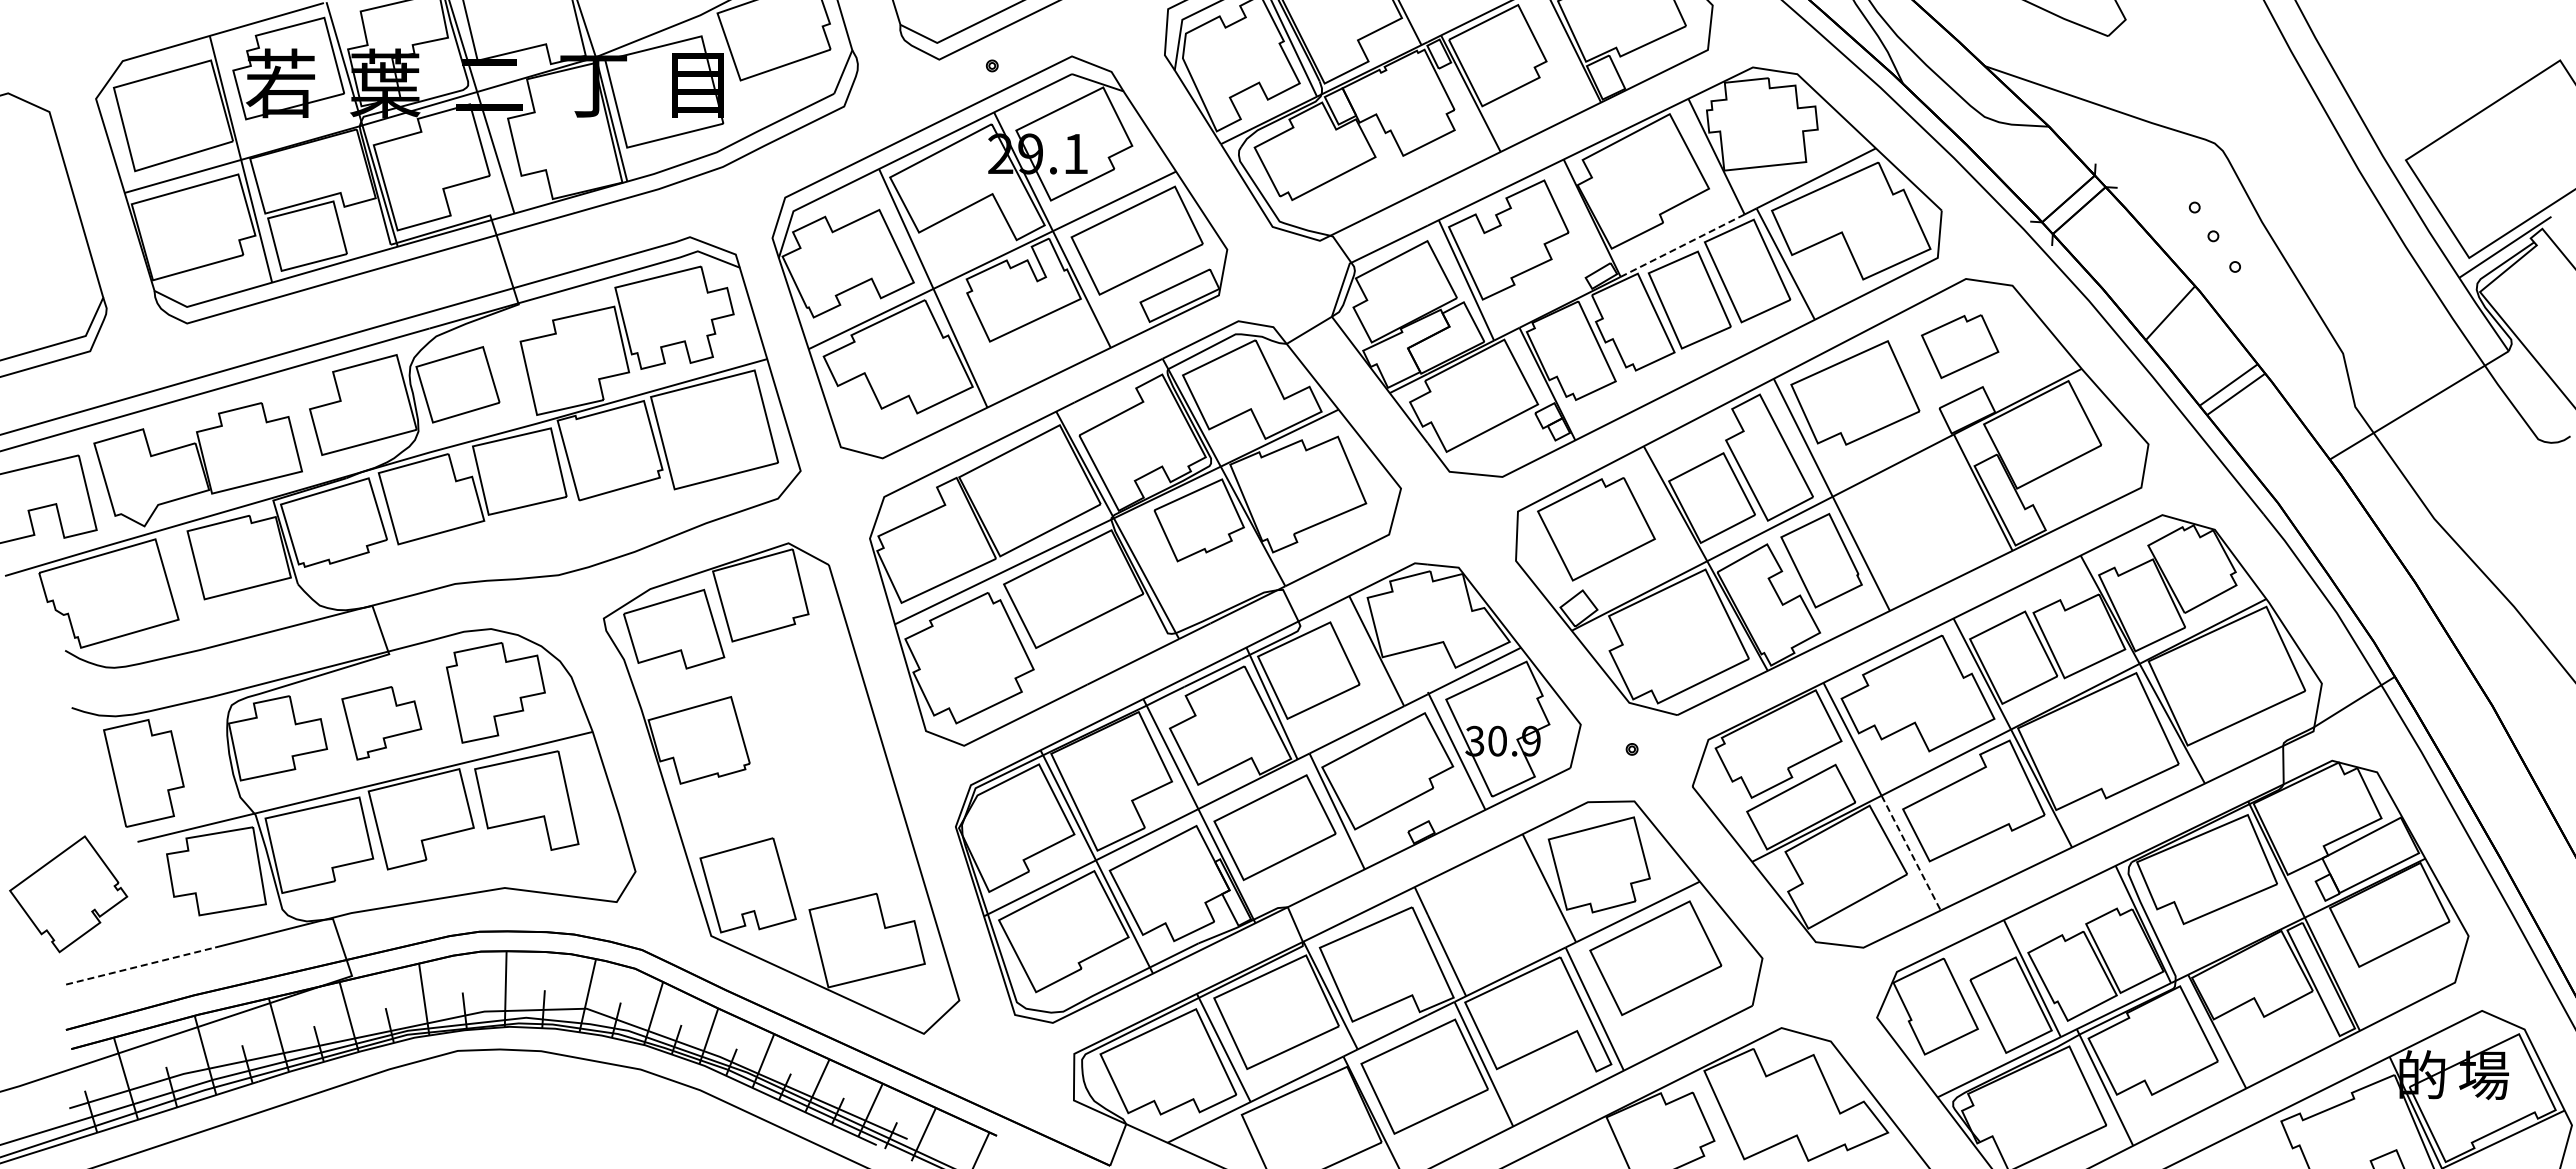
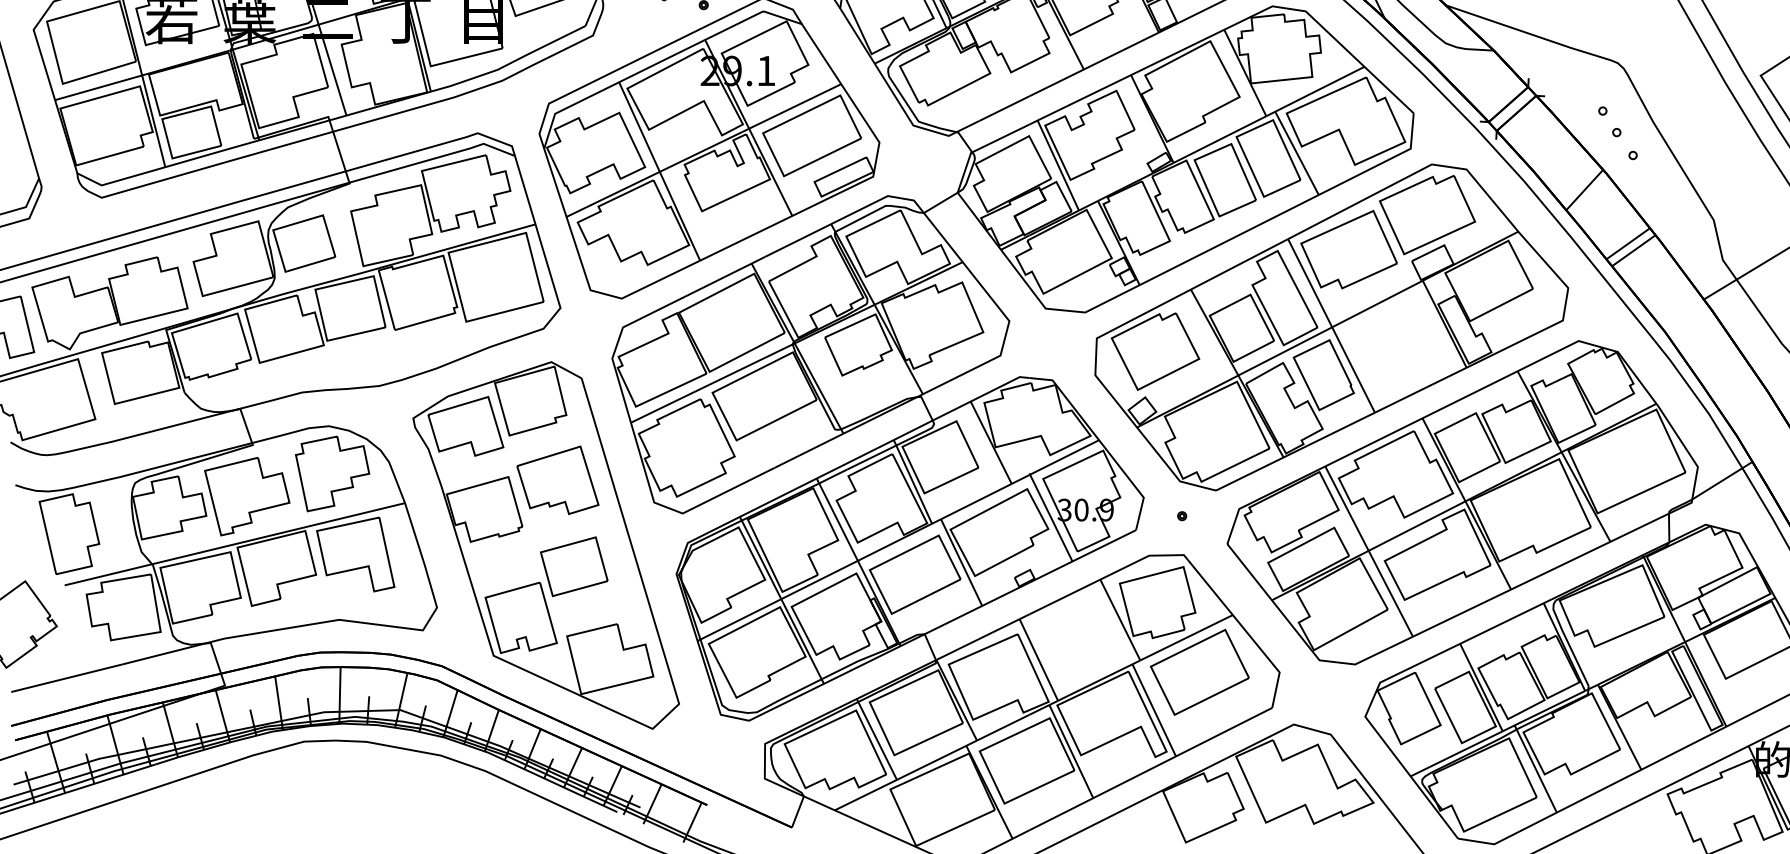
line: (1682, 245) -> (1219, 139), dashed -> solid
part: (1959, 346) -> (1426, 214), size x1.67
part: (797, 701) -> (558, 480), added
part: (381, 723) -> (247, 496), size x1.43
part: (818, 816) -> (573, 566), added
line: (1911, 853) -> (1391, 594), dashed -> solid
line: (140, 966) -> (66, 678), dashed -> solid

